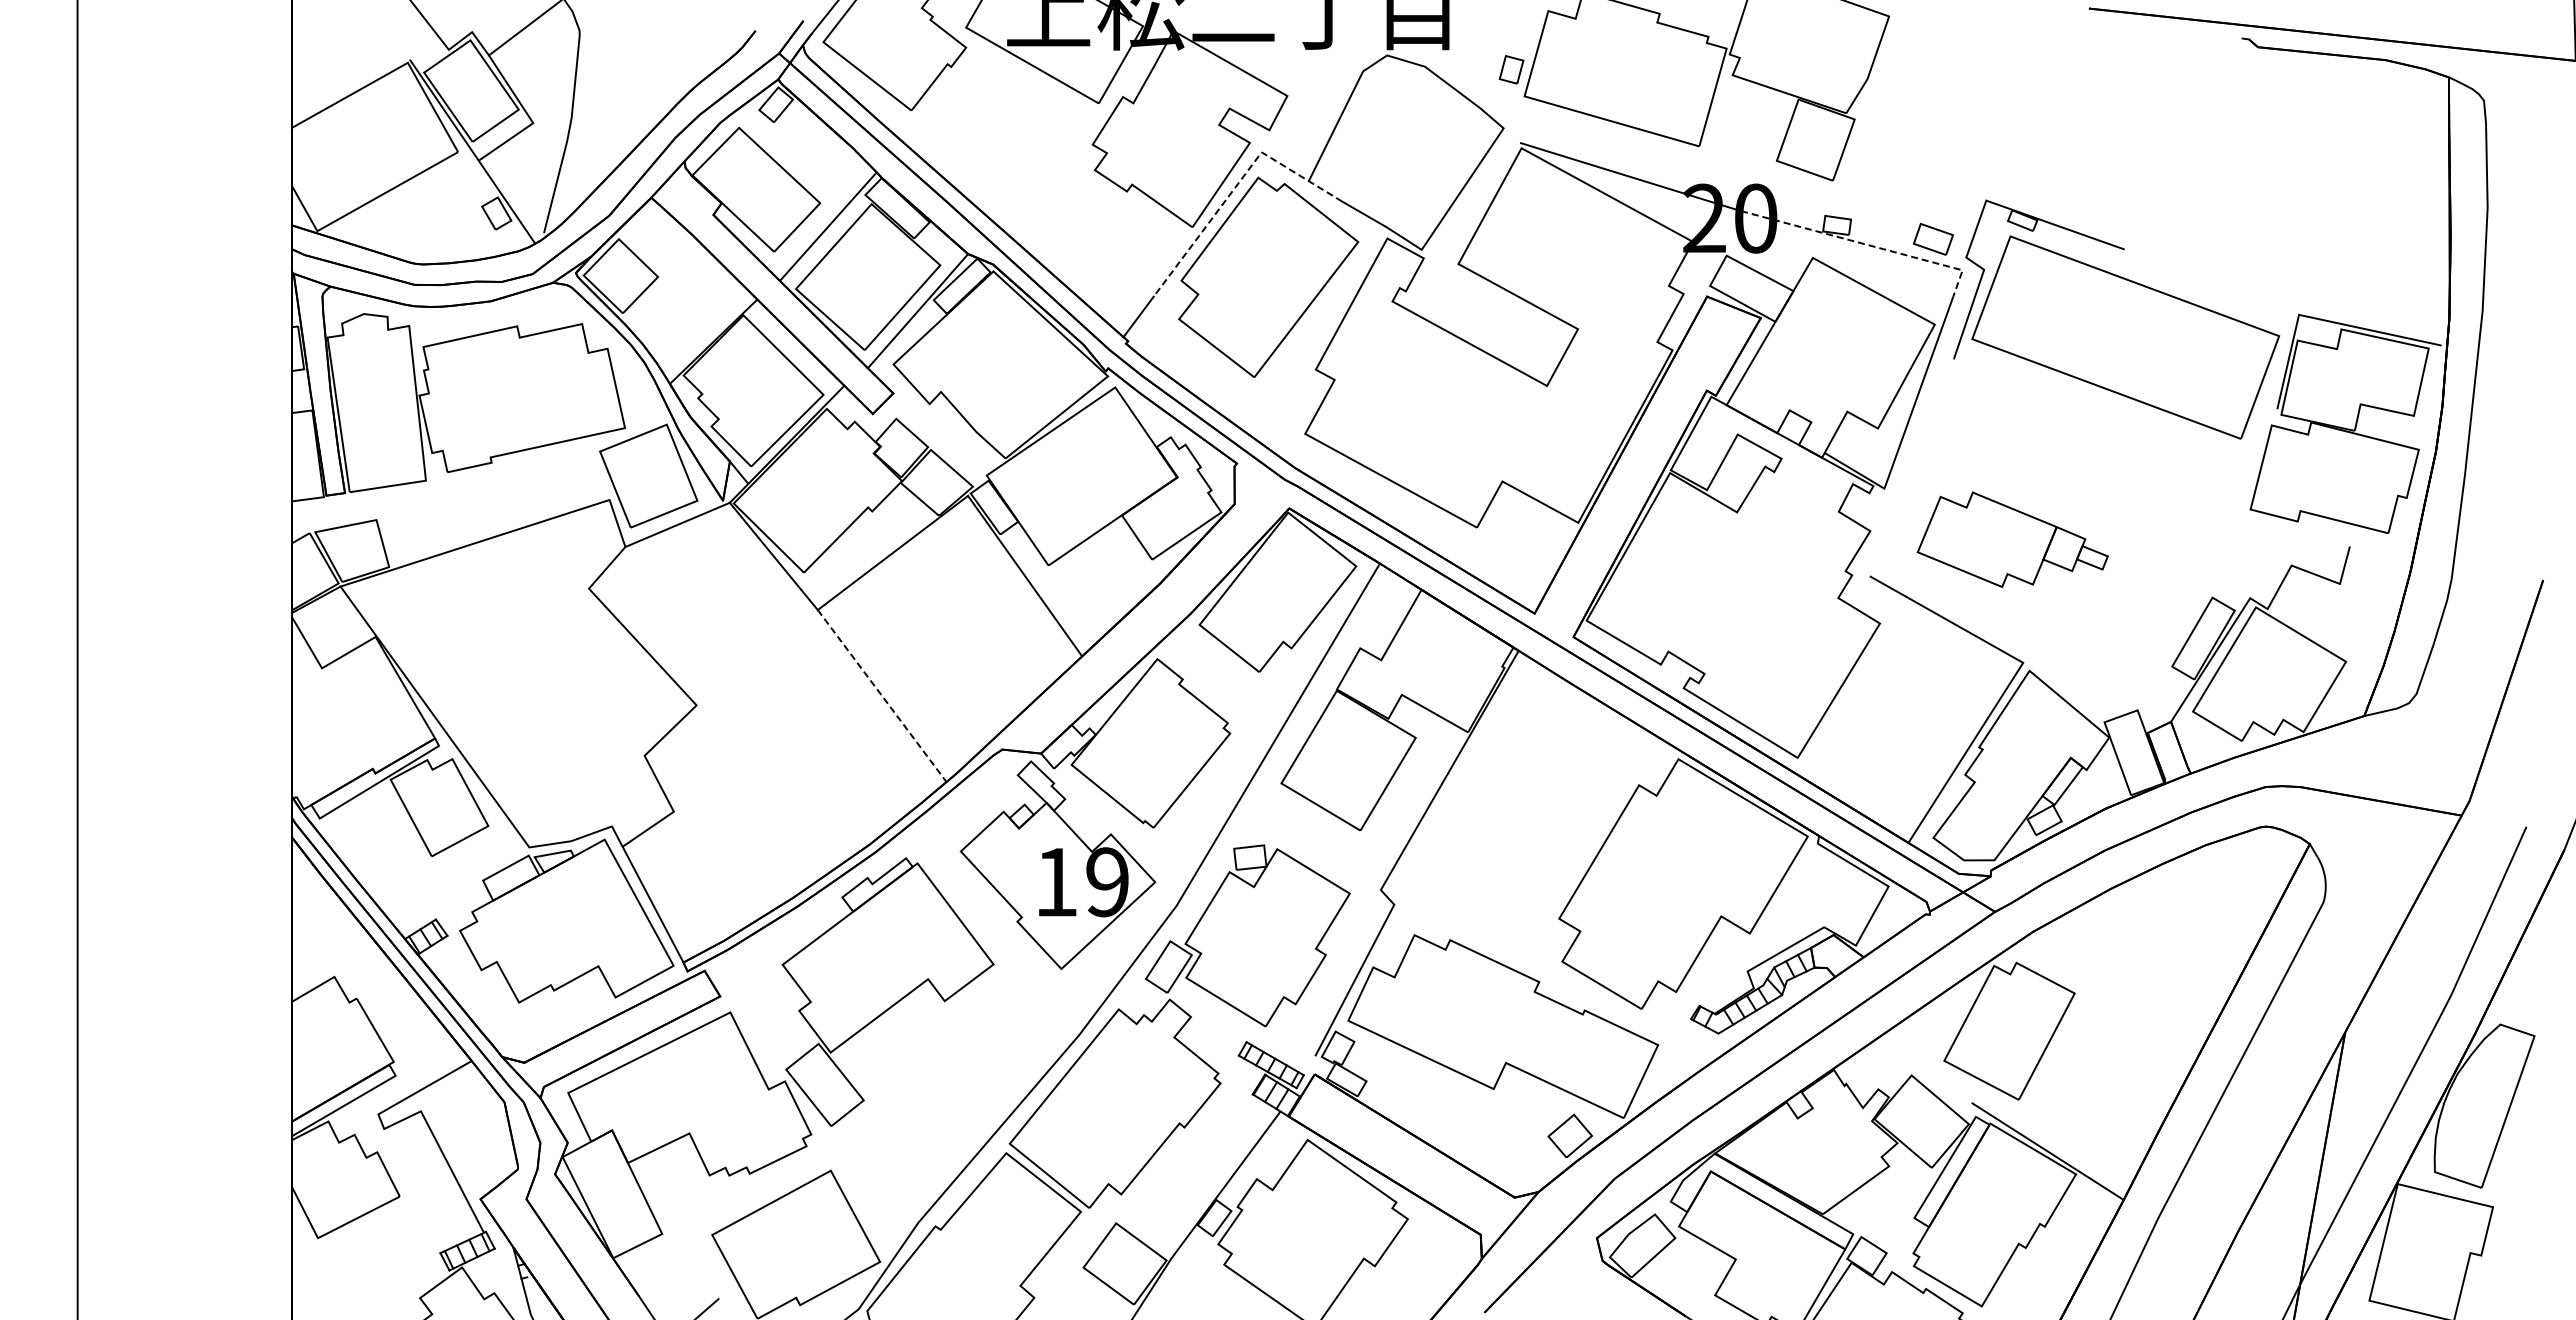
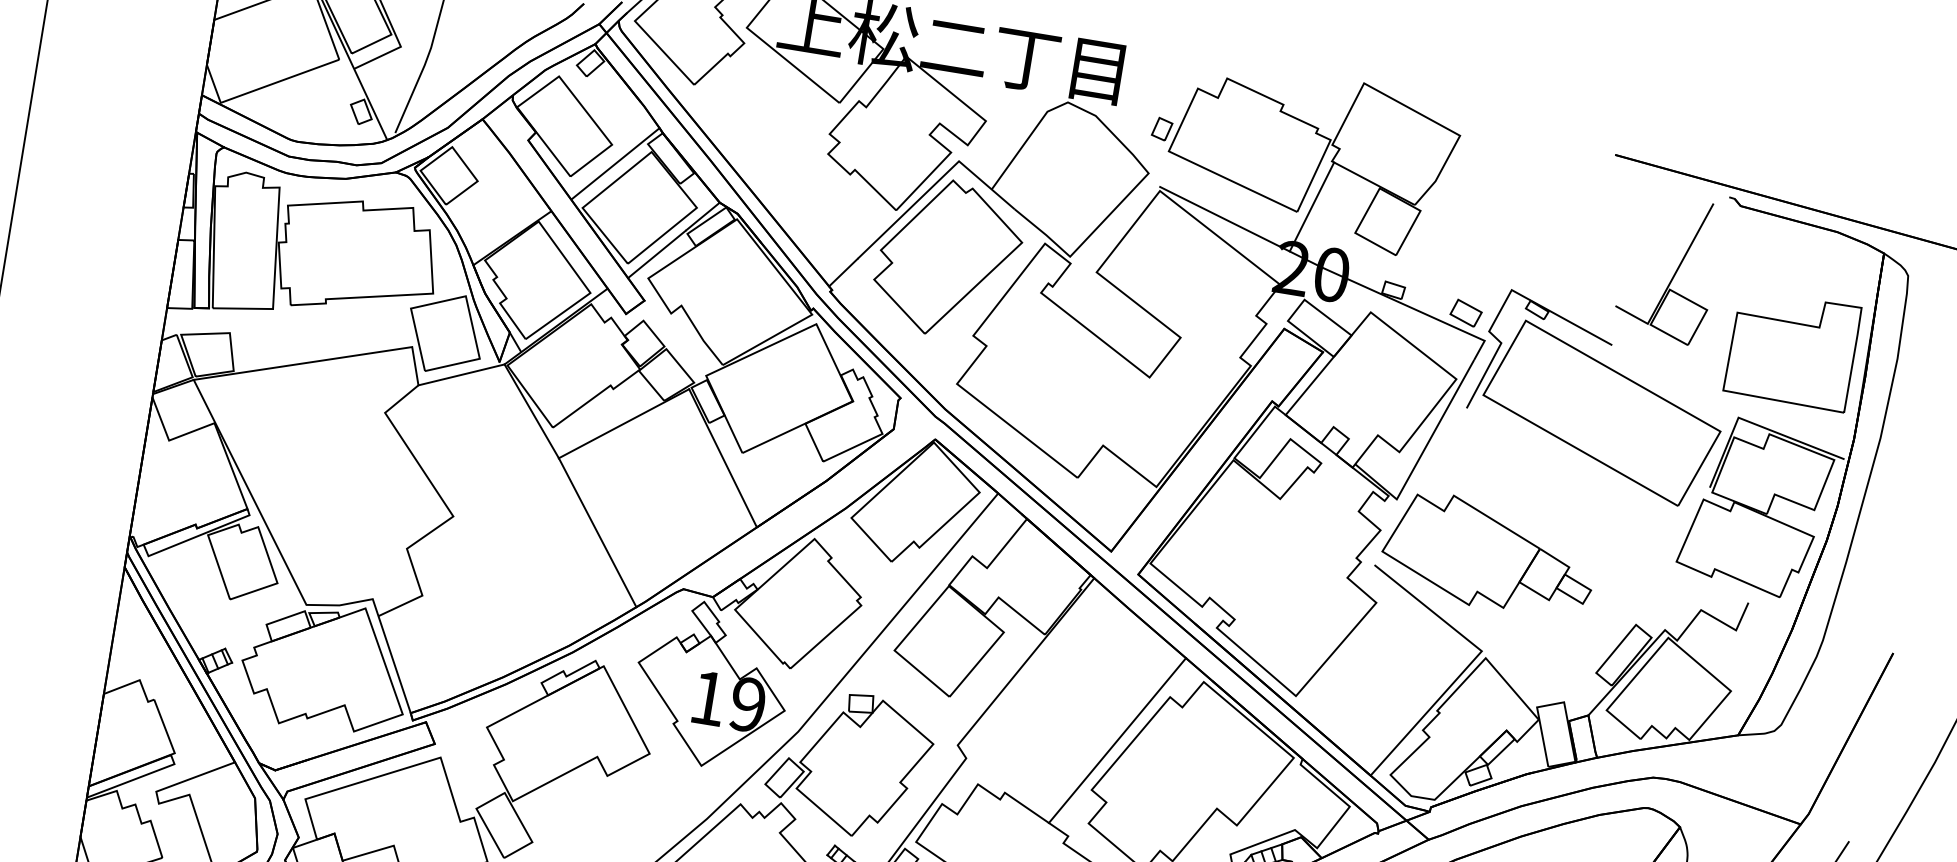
line: (1716, 136) -> (1311, 206), added
part: (2188, 145) -> (1674, 273), added
line: (1236, 186) -> (935, 184), dashed -> solid
part: (2353, 218) -> (1792, 350), added
line: (1866, 244) -> (1413, 308), dashed -> solid
part: (2012, 539) -> (1489, 554), size x1.43
line: (882, 696) -> (597, 533), dashed -> solid
line: (1581, 850) -> (1117, 740), added

